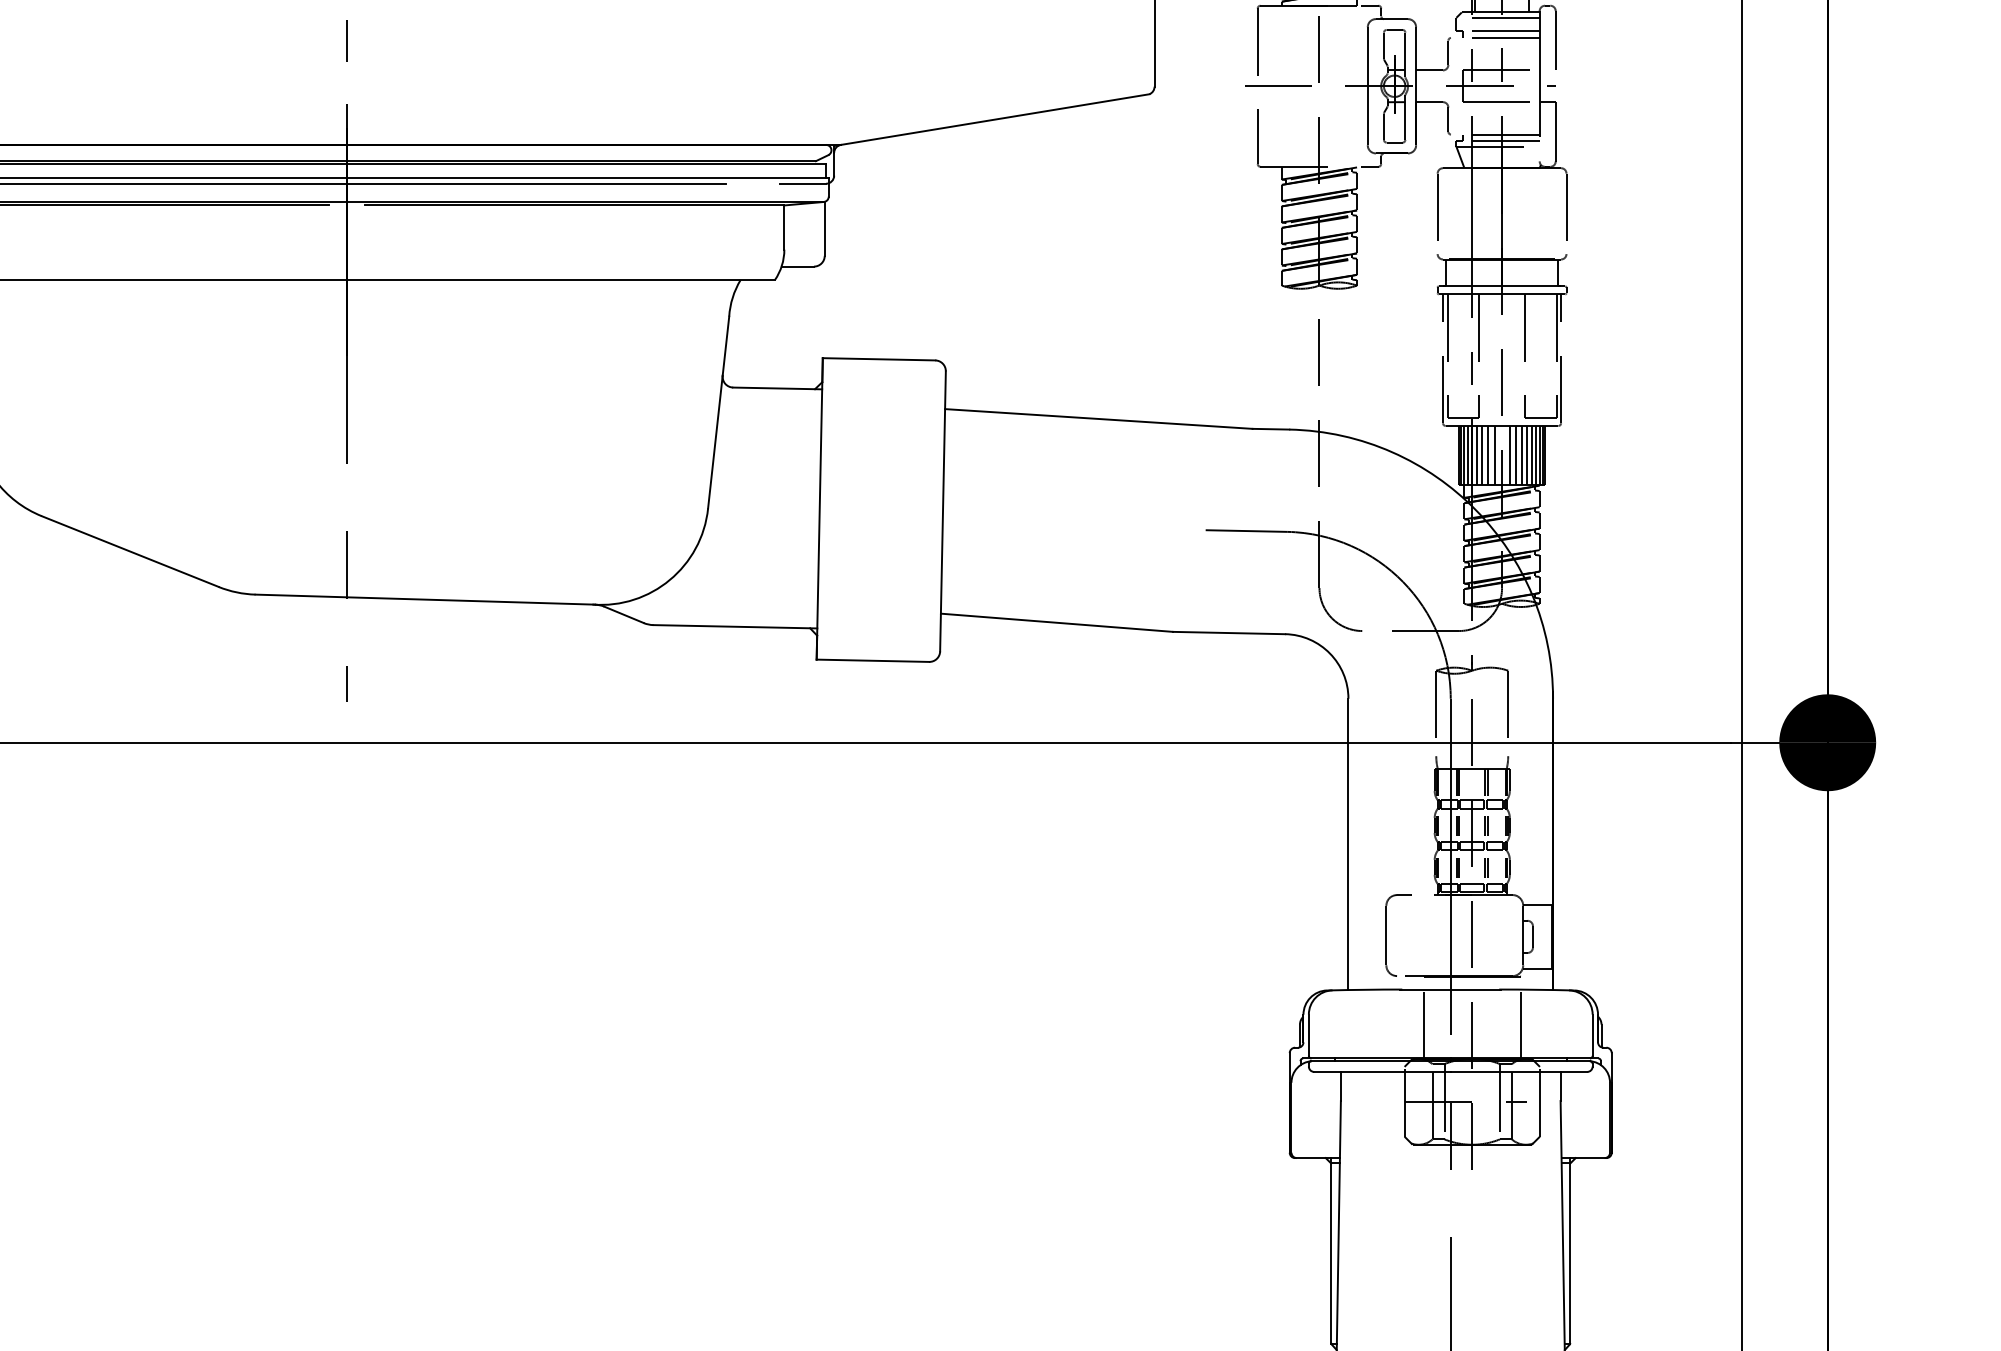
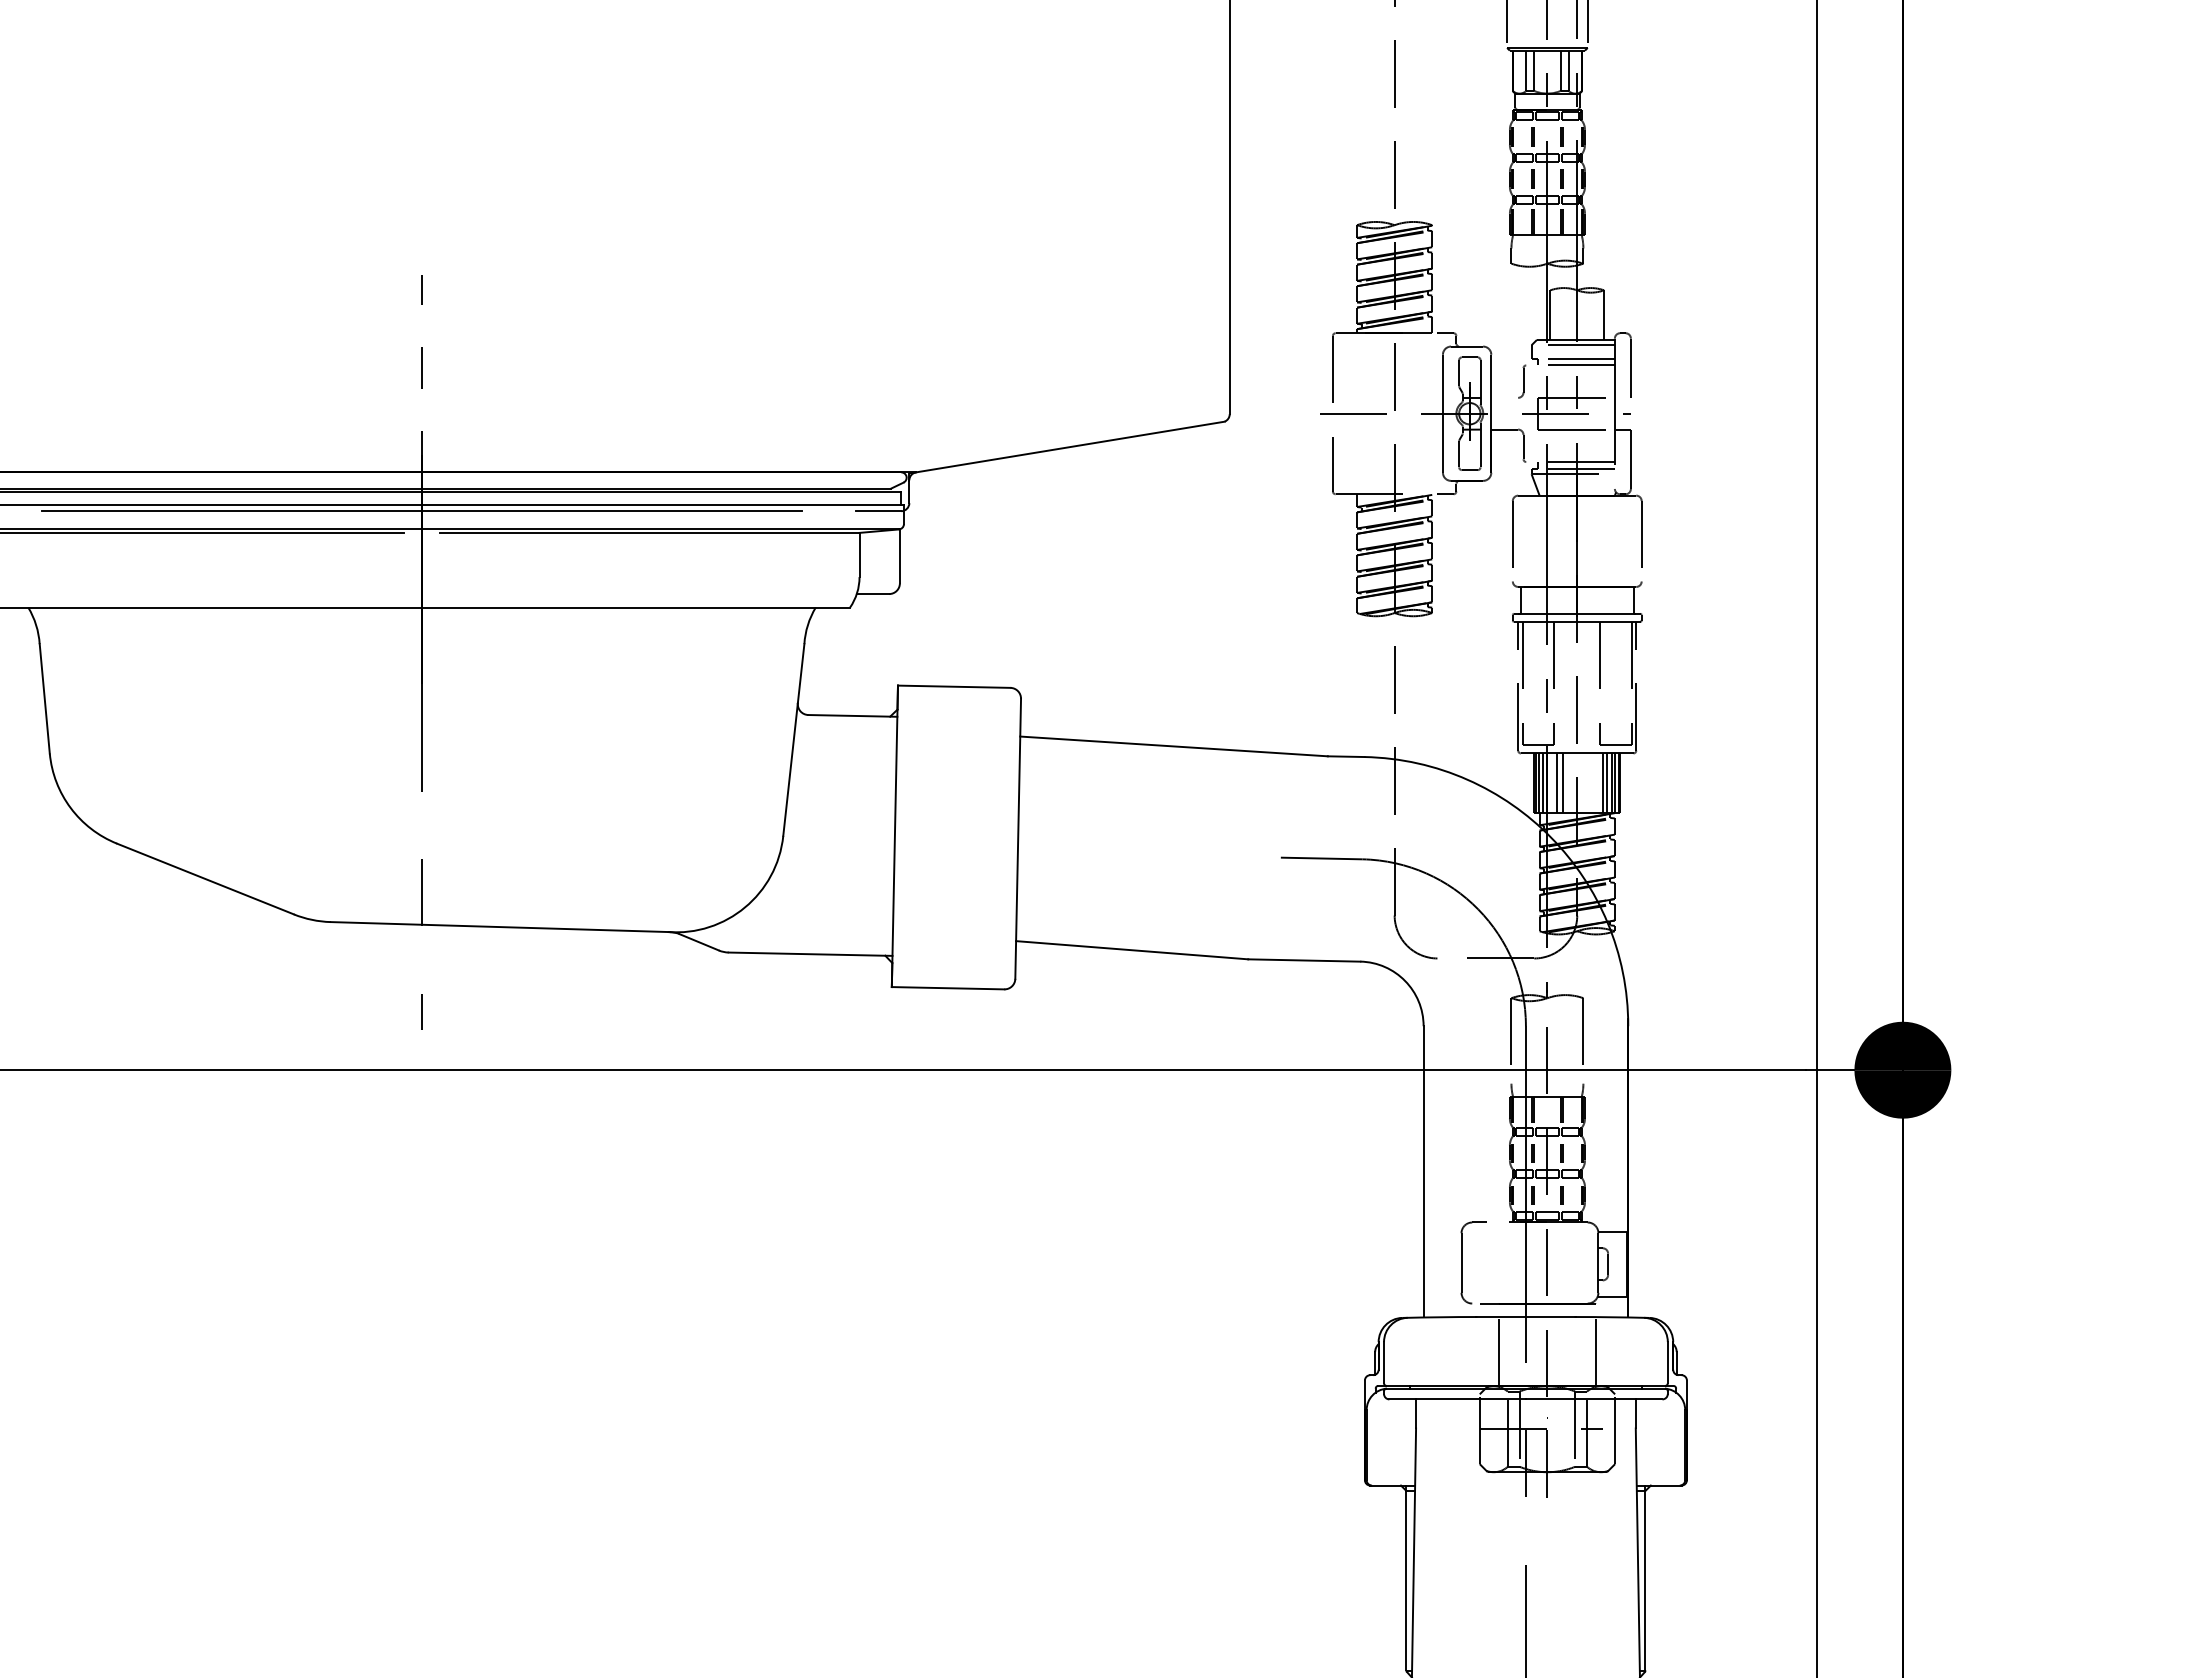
line: (1429, 70) -> (1504, 397), removed
line: (1476, 455) -> (1551, 782), removed
line: (1494, 455) -> (1569, 782), removed
line: (1509, 455) -> (1584, 782), removed
line: (1516, 455) -> (1591, 782), removed
line: (1522, 455) -> (1597, 782), removed

